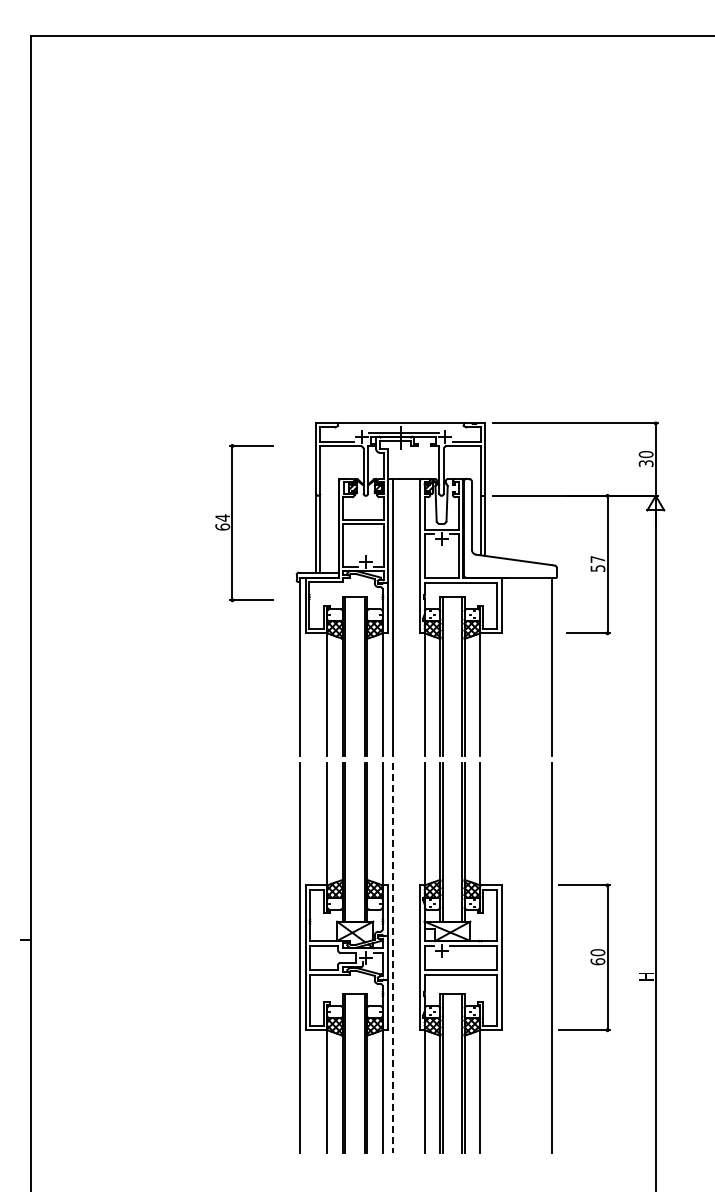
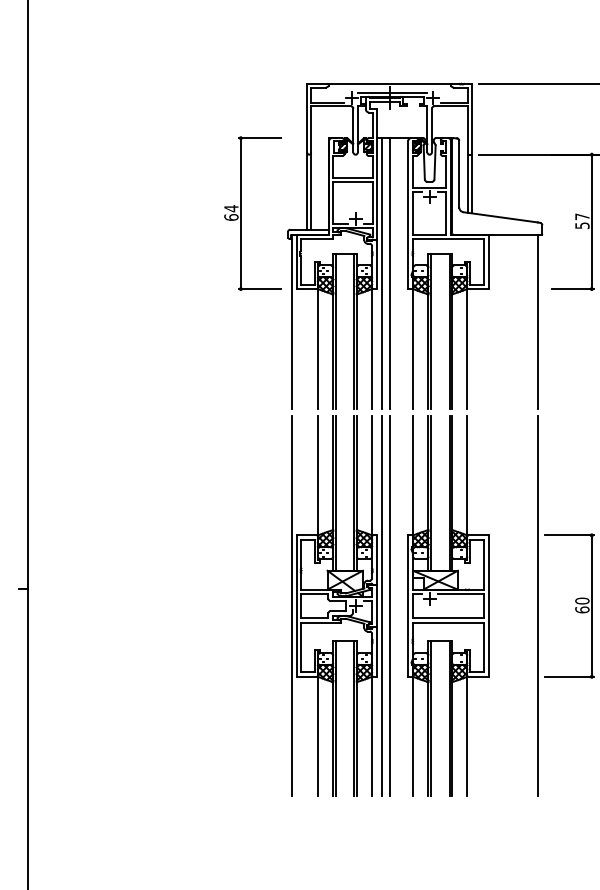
part: (232, 523) -> (240, 213), moved
line: (401, 616) -> (390, 272), added
line: (392, 957) -> (381, 605), dashed -> solid
line: (401, 957) -> (390, 605), added

